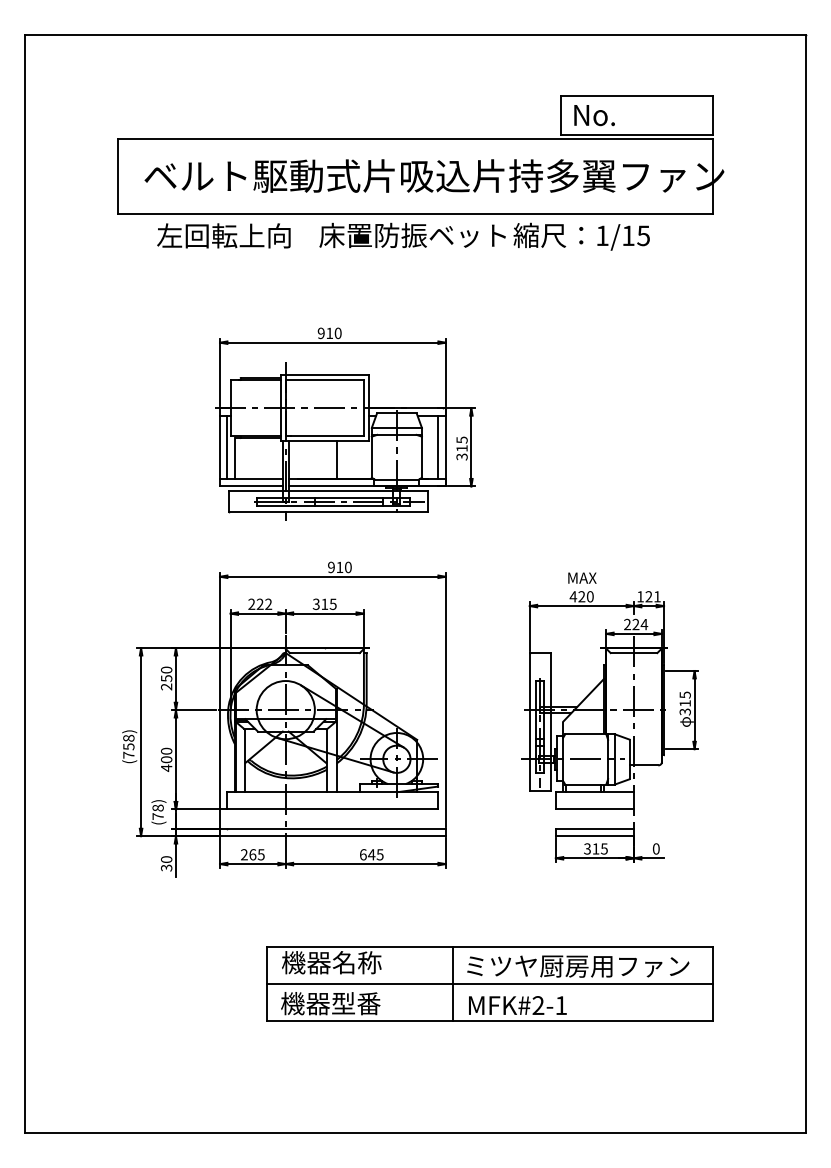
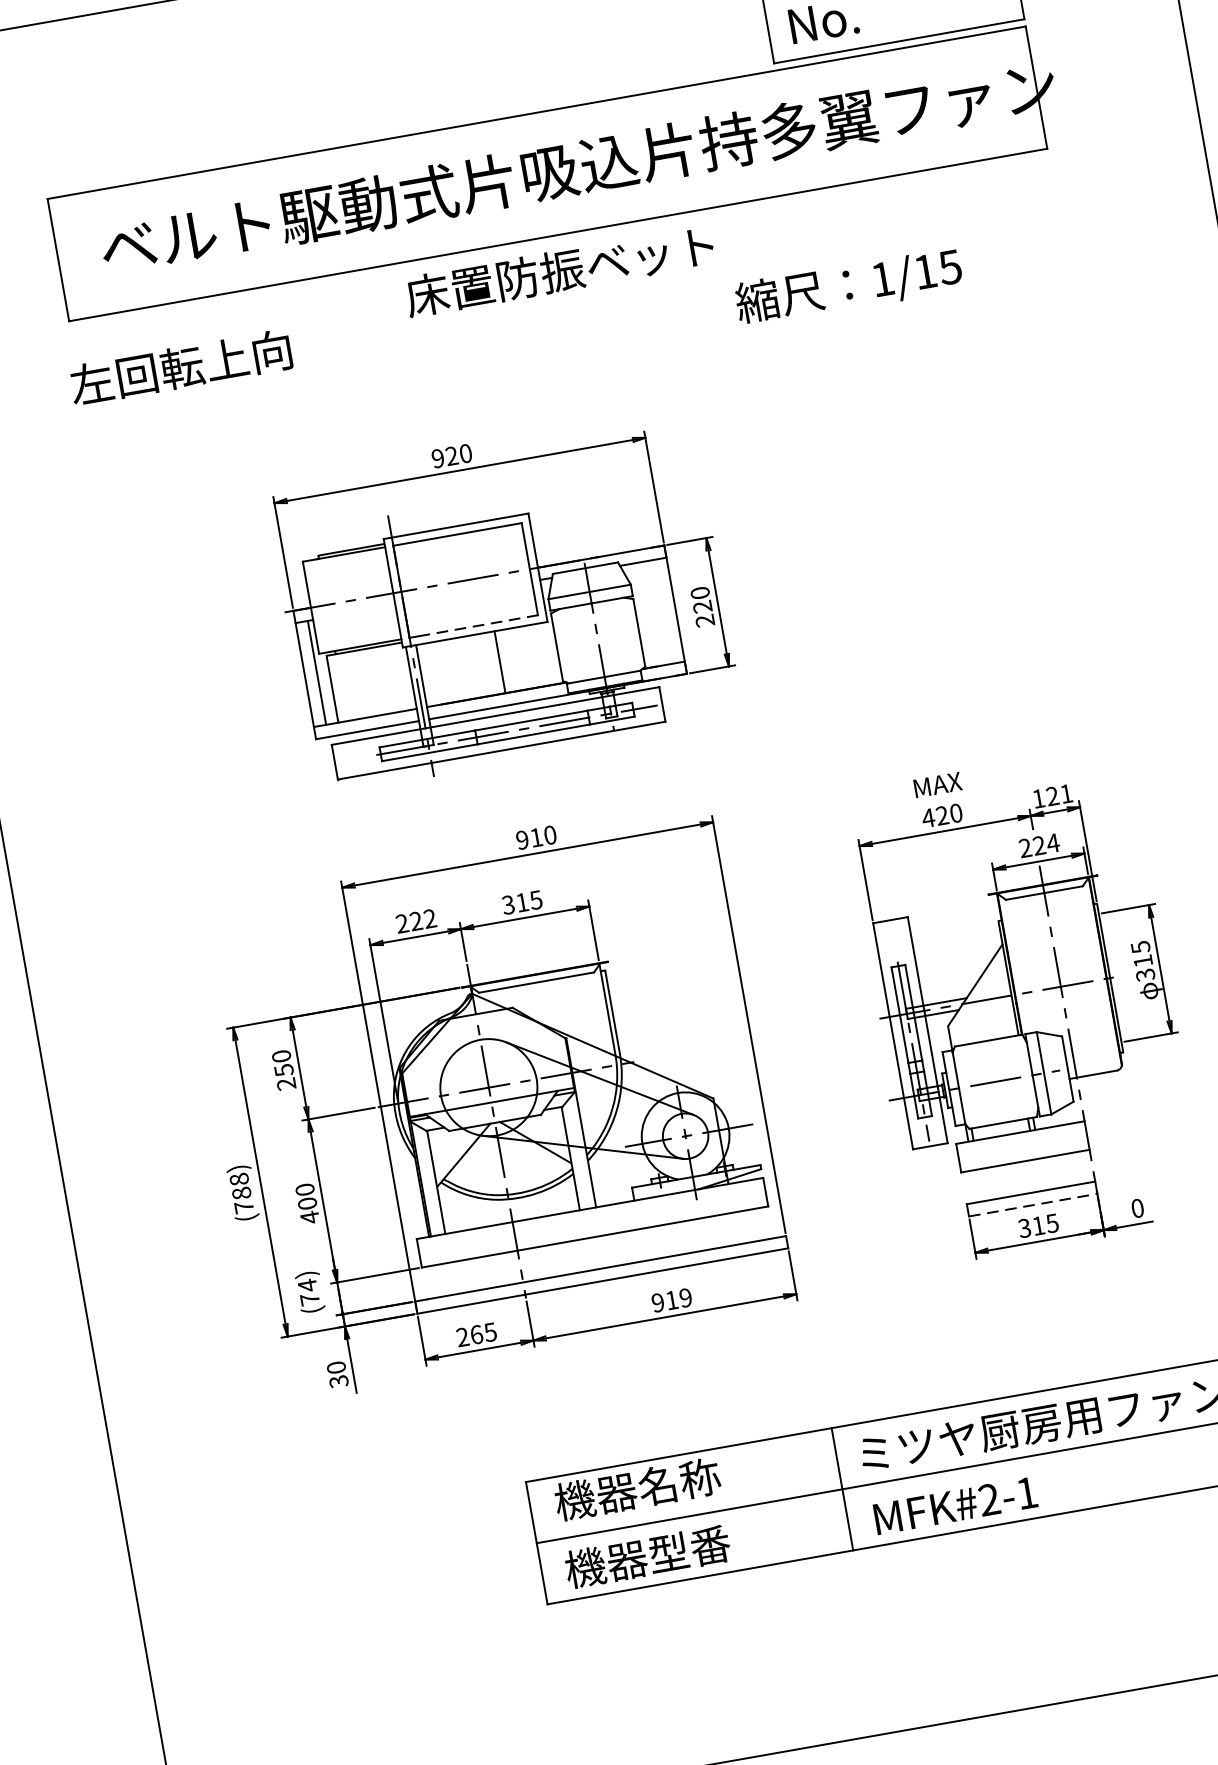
text: (223, 235) -> (180, 367), moved
text: (581, 236) -> (848, 286), moved
text: (329, 332) -> (451, 454), 910 -> 920
line: (328, 436) -> (479, 625), solid -> dashed
line: (438, 446) -> (663, 610), removed
text: (461, 448) -> (701, 607), 315 -> 220
text: (128, 746) -> (241, 1192), (758) -> (788)
text: (157, 807) -> (306, 1284), (78) -> (74)
line: (595, 836) -> (1034, 1205), solid -> dashed
text: (371, 854) -> (671, 1299), 645 -> 919

